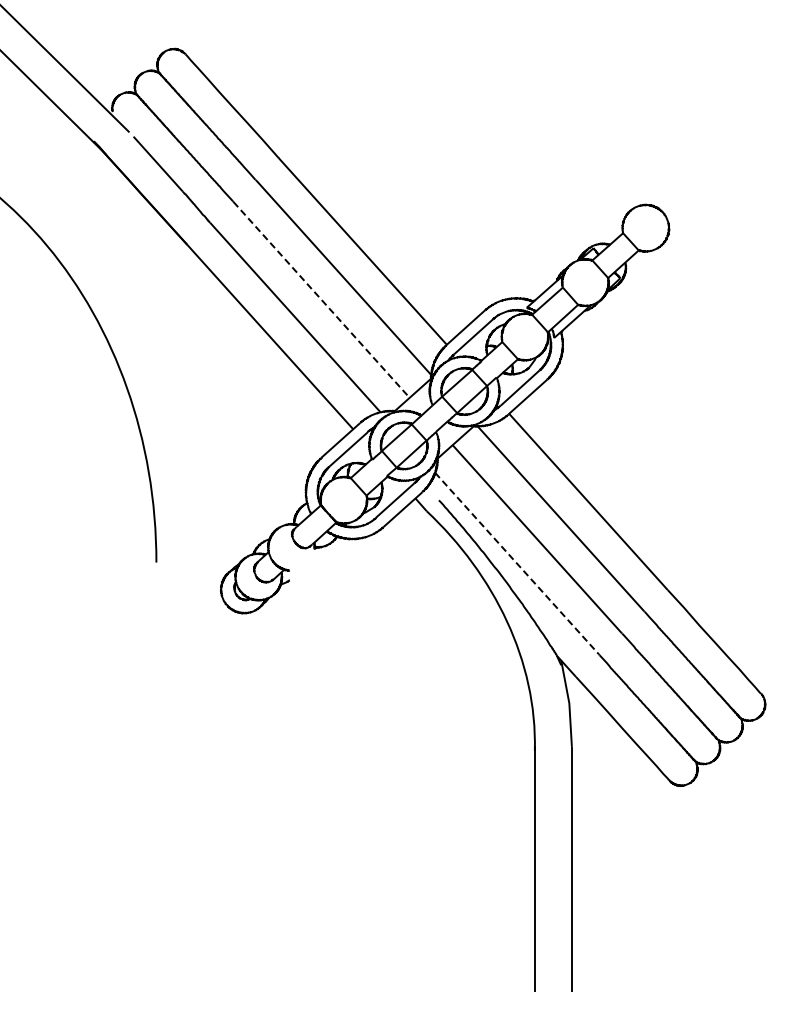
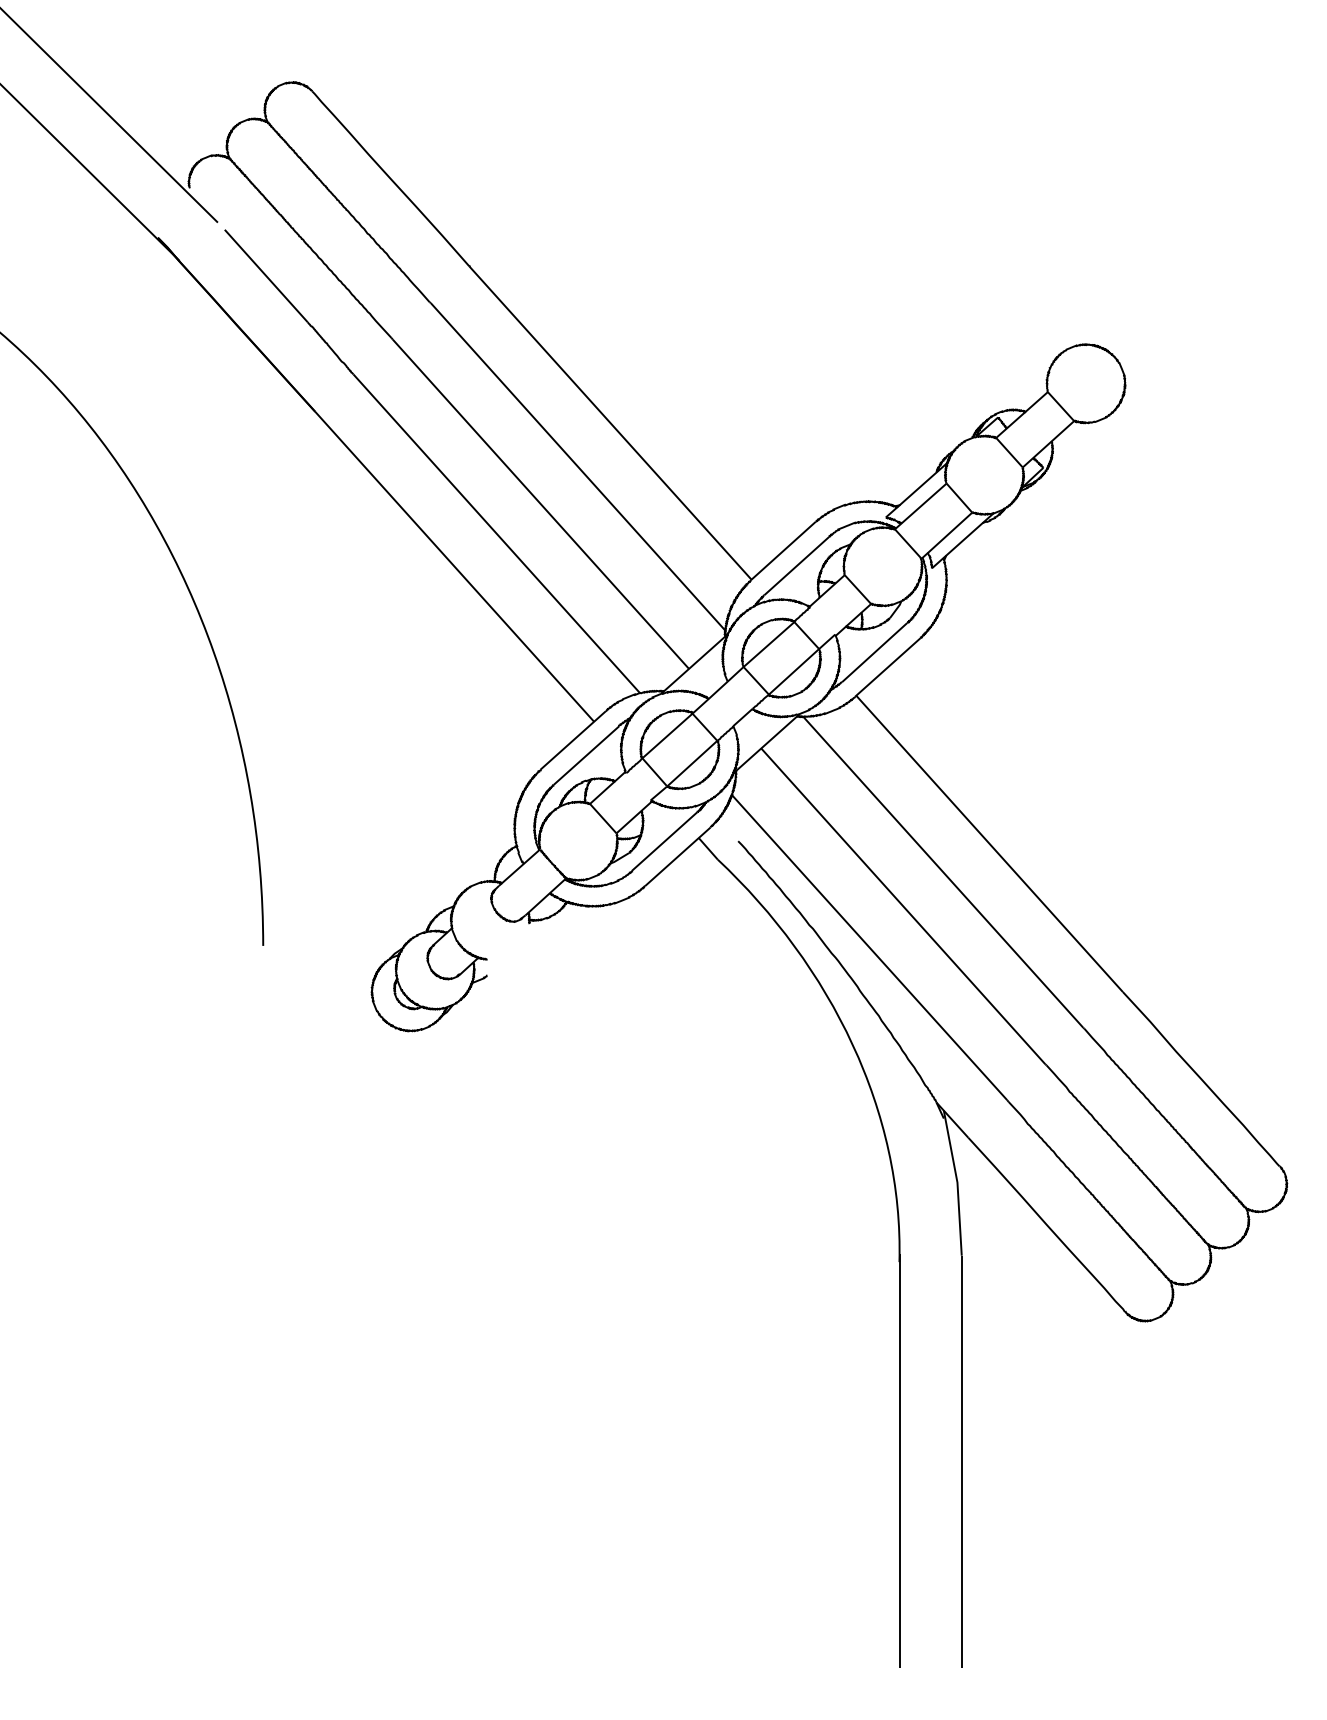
line: (321, 299) -> (540, 503), dashed -> solid
line: (517, 563) -> (870, 947), dashed -> solid

